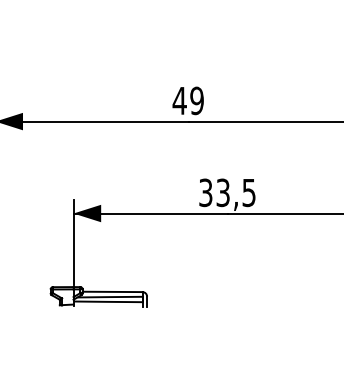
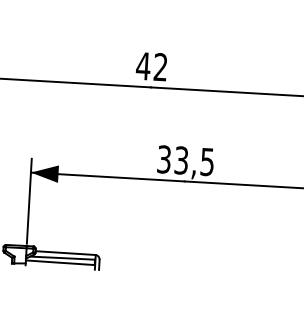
text: (196, 100) -> (160, 66), 49 -> 42

